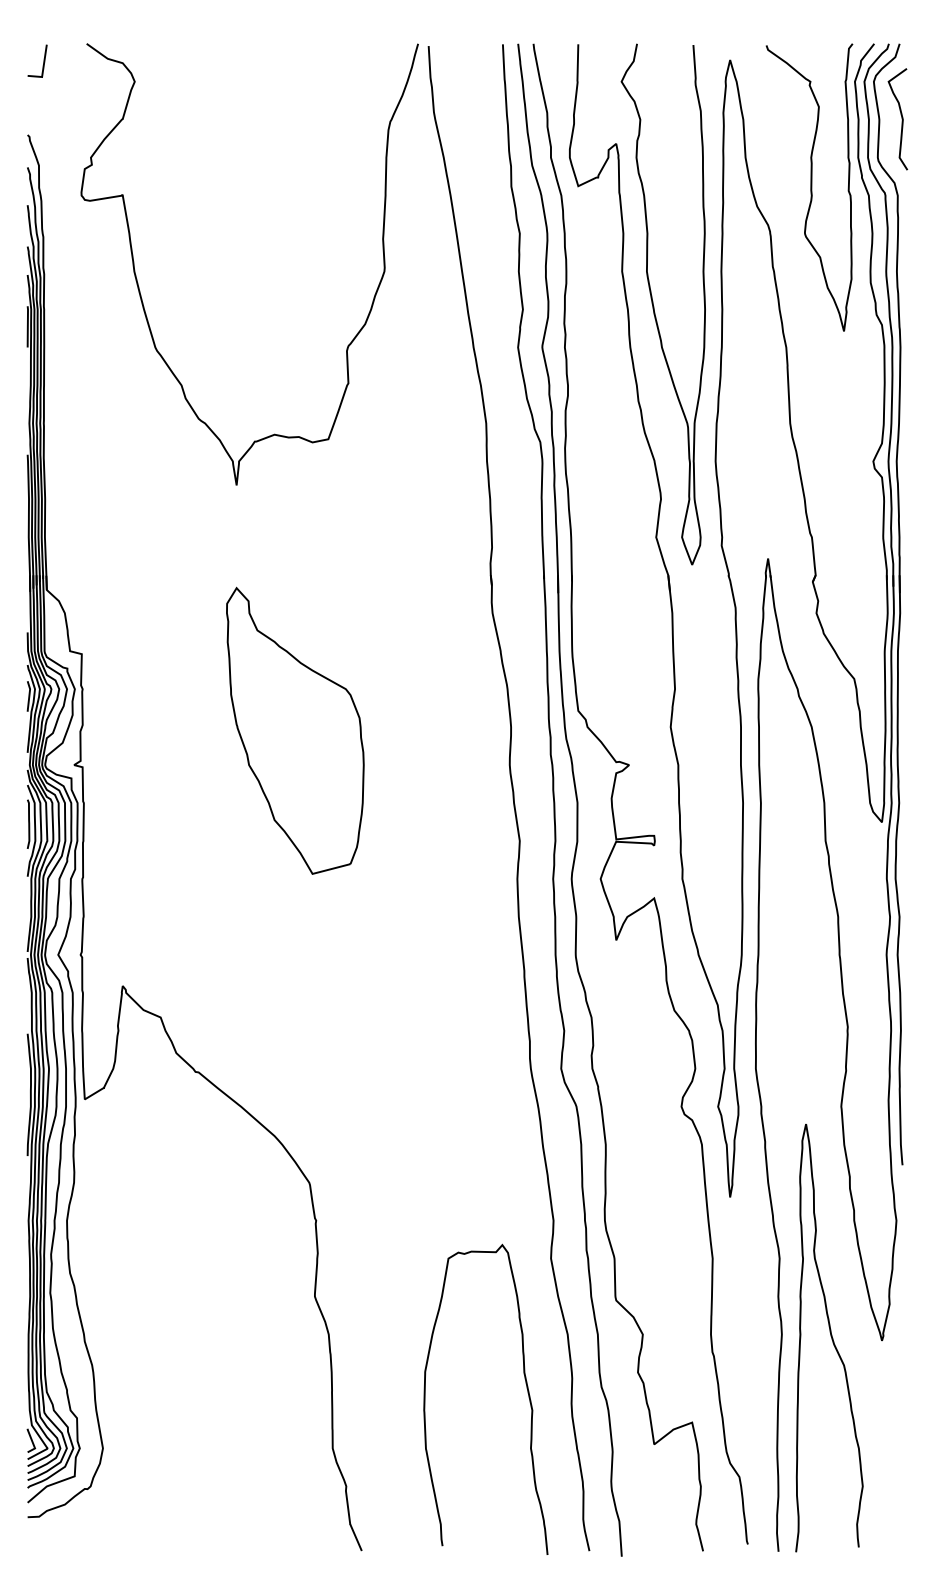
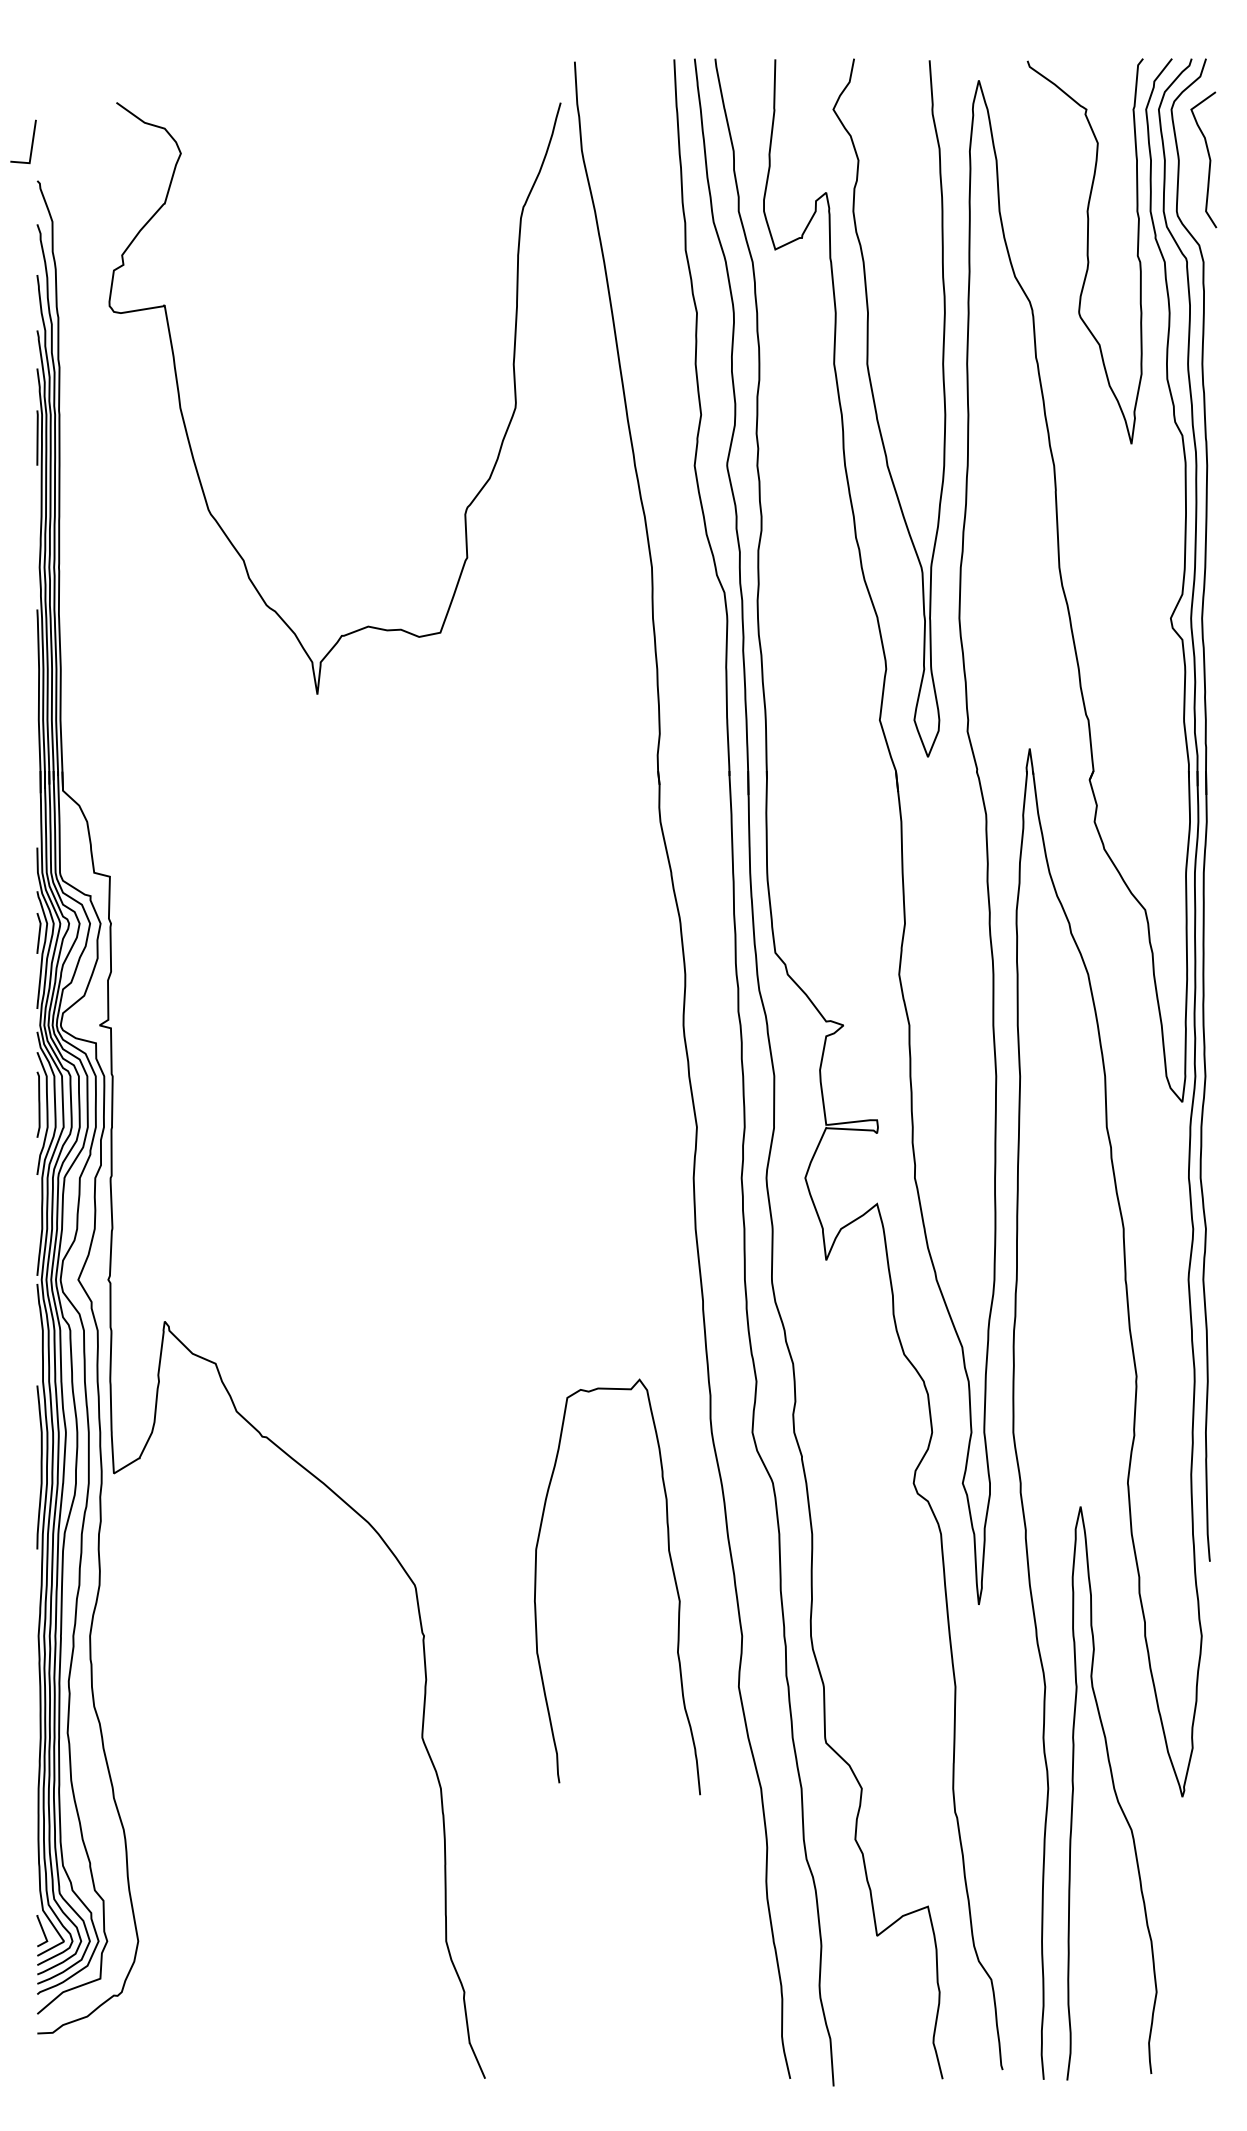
line: (43, 61) -> (31, 142), moved
curve: (140, 292) -> (188, 435), moved
part: (294, 730) -> (395, 979), removed
curve: (527, 1392) -> (673, 1577), moved

